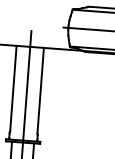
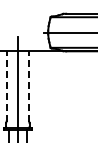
line: (13, 89) -> (6, 86), solid -> dashed
line: (41, 91) -> (29, 86), solid -> dashed

